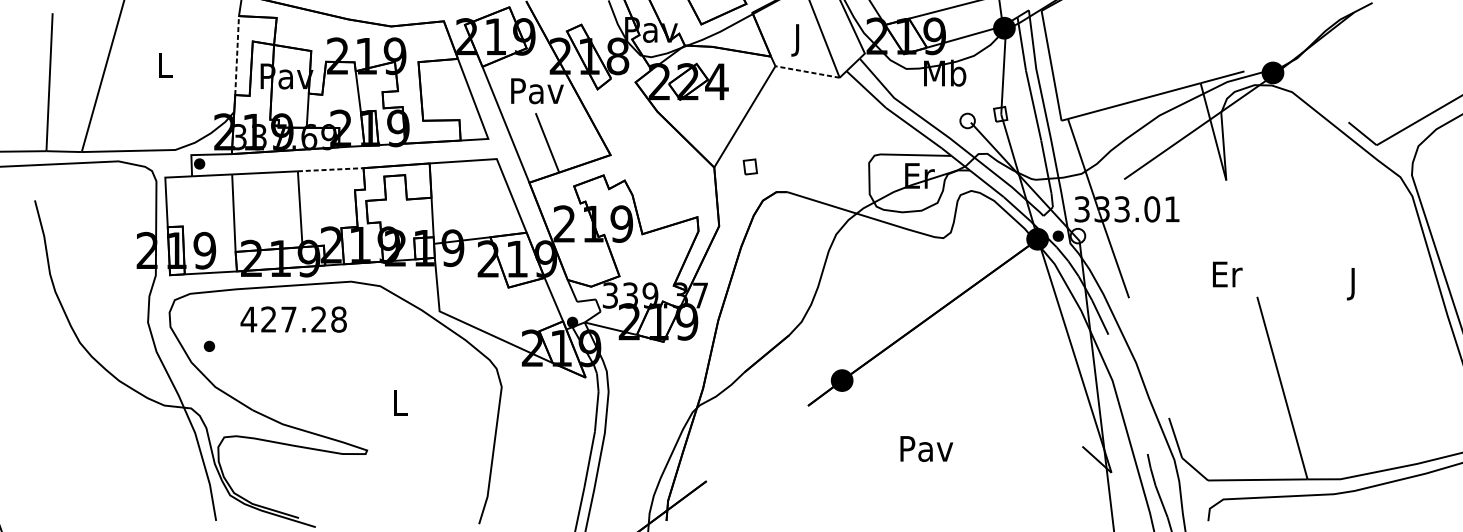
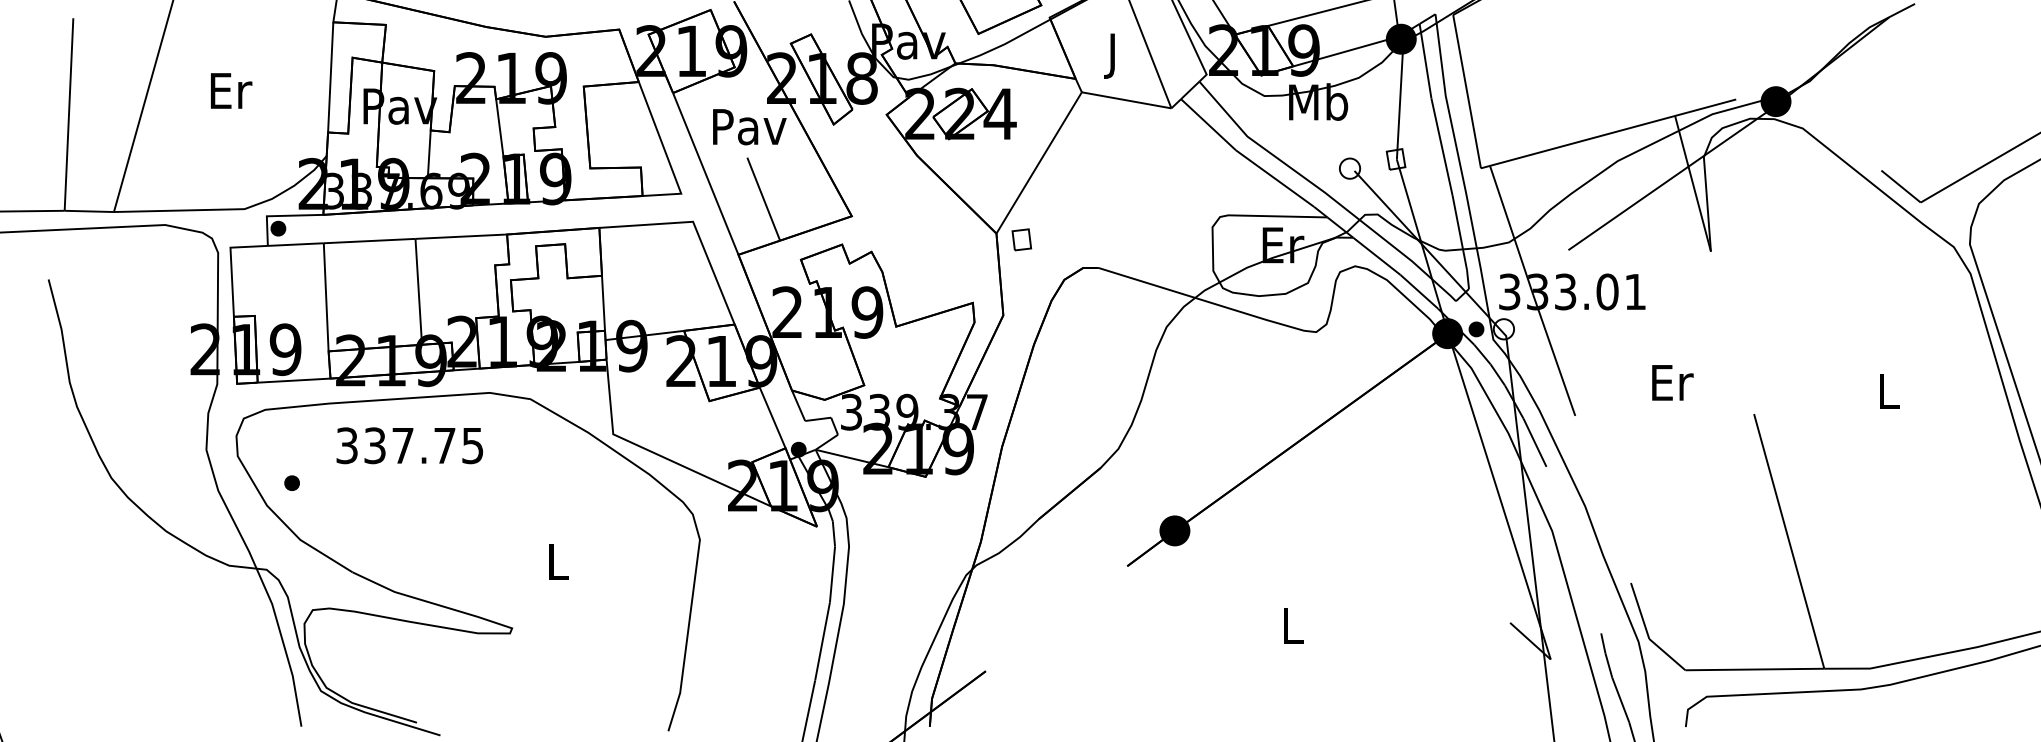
line: (236, 54) -> (330, 76), dashed -> solid
text: (166, 64) -> (231, 90), L -> Er
line: (807, 72) -> (1126, 100), dashed -> solid
part: (750, 166) -> (1021, 239), moved
line: (330, 169) -> (461, 236), dashed -> solid
text: (1227, 274) -> (1672, 382), moved
text: (1354, 283) -> (1889, 395), J -> L
text: (293, 319) -> (409, 445), 427.28 -> 337.75
text: (926, 449) -> (1292, 626), Pav -> L

